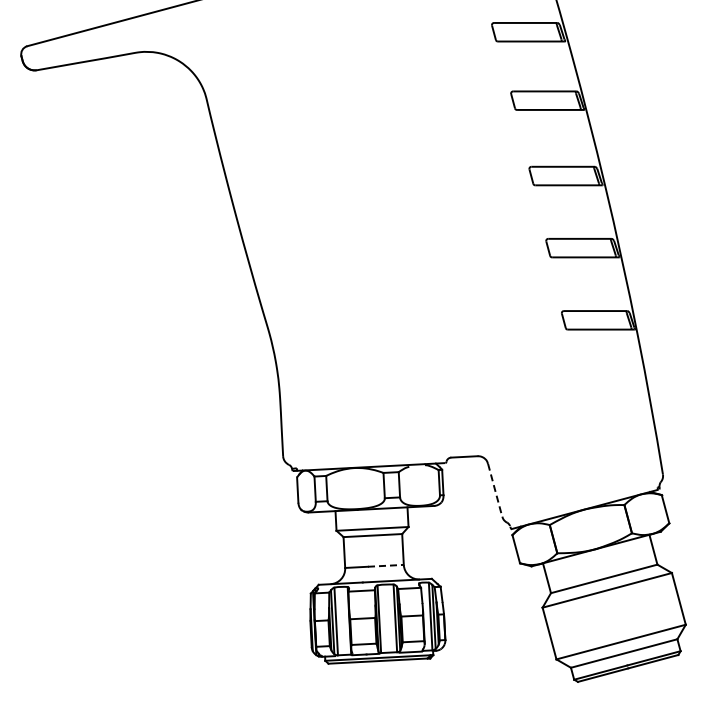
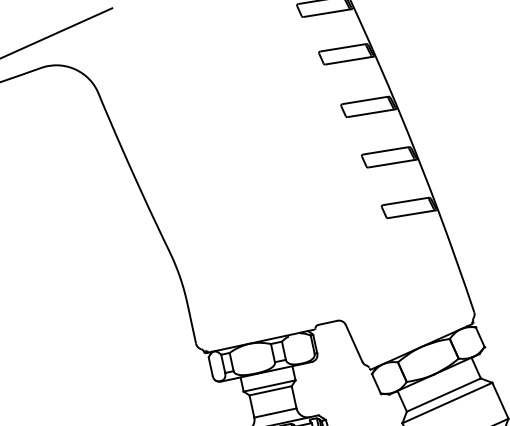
line: (495, 490) -> (354, 343), dashed -> solid
line: (385, 565) -> (283, 411), dashed -> solid

